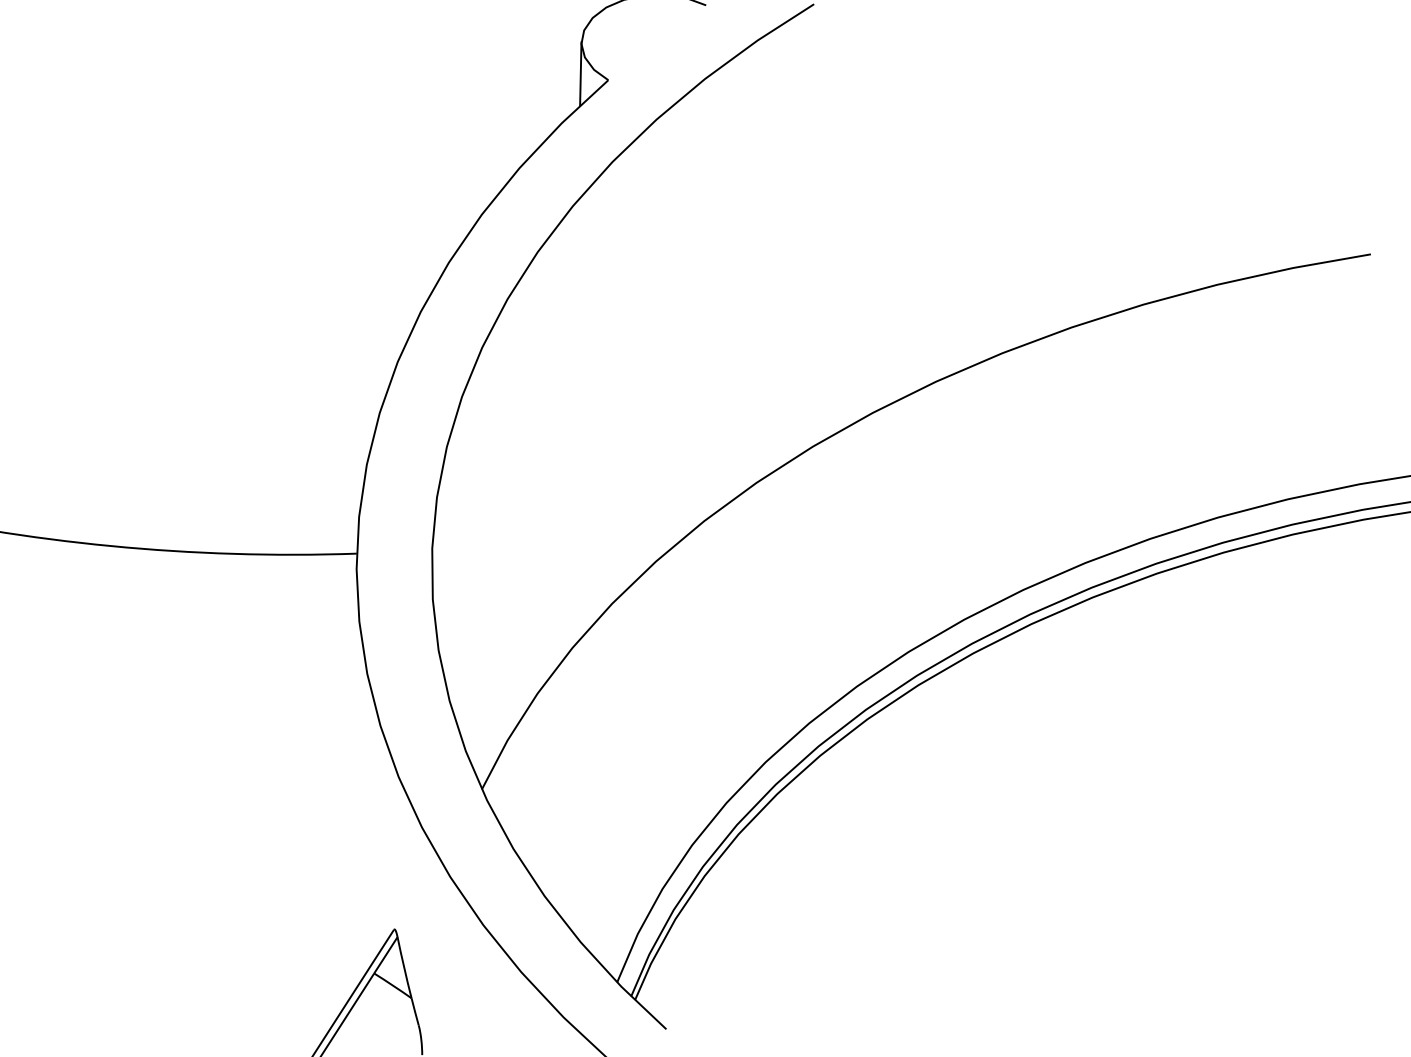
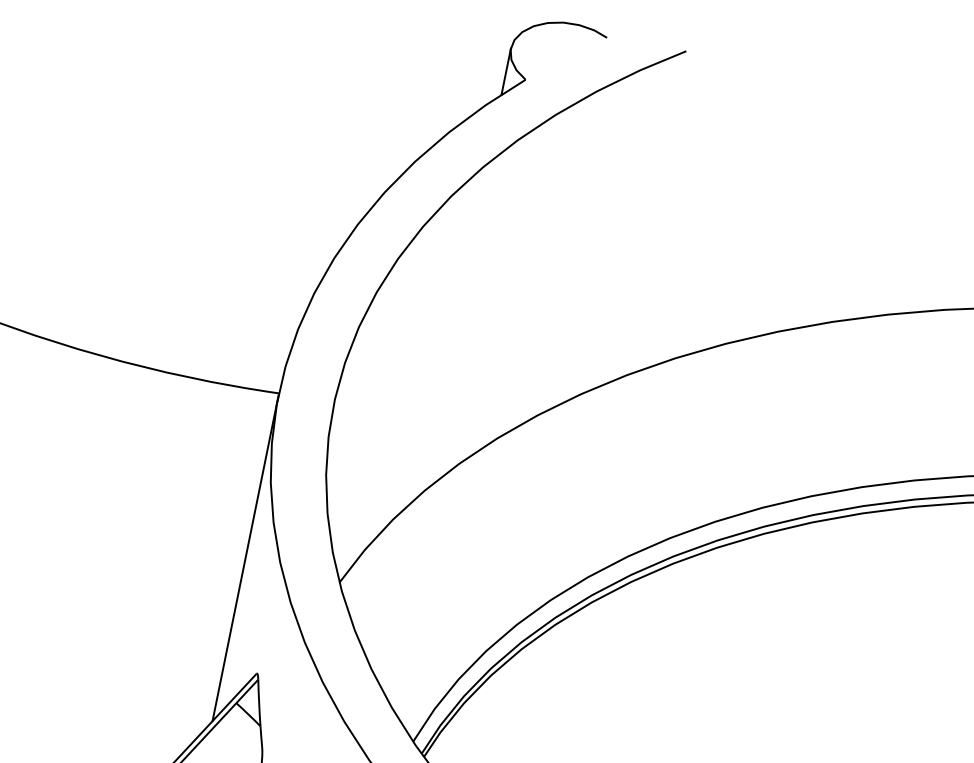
line: (351, 779) -> (245, 558), added

